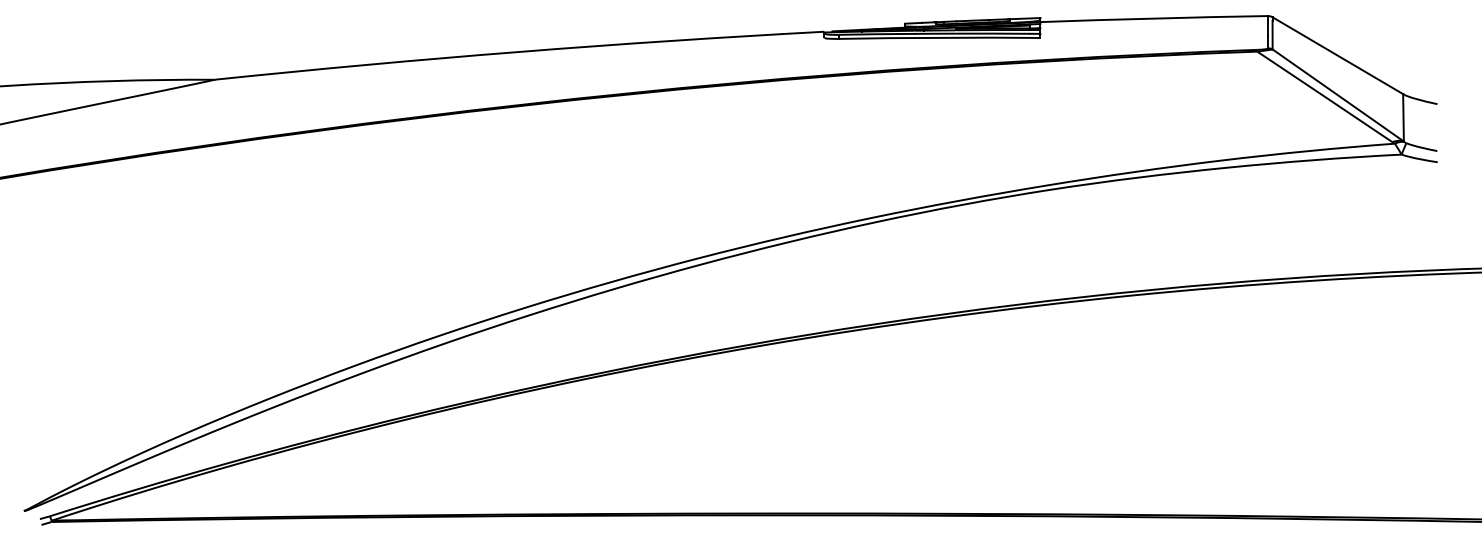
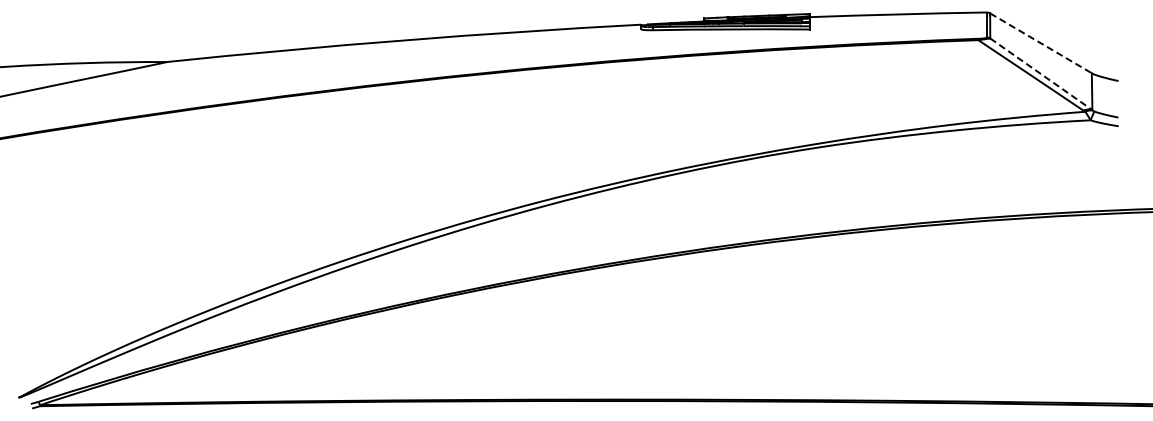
line: (1338, 55) -> (1041, 43), solid -> dashed
line: (1338, 95) -> (1041, 74), solid -> dashed

